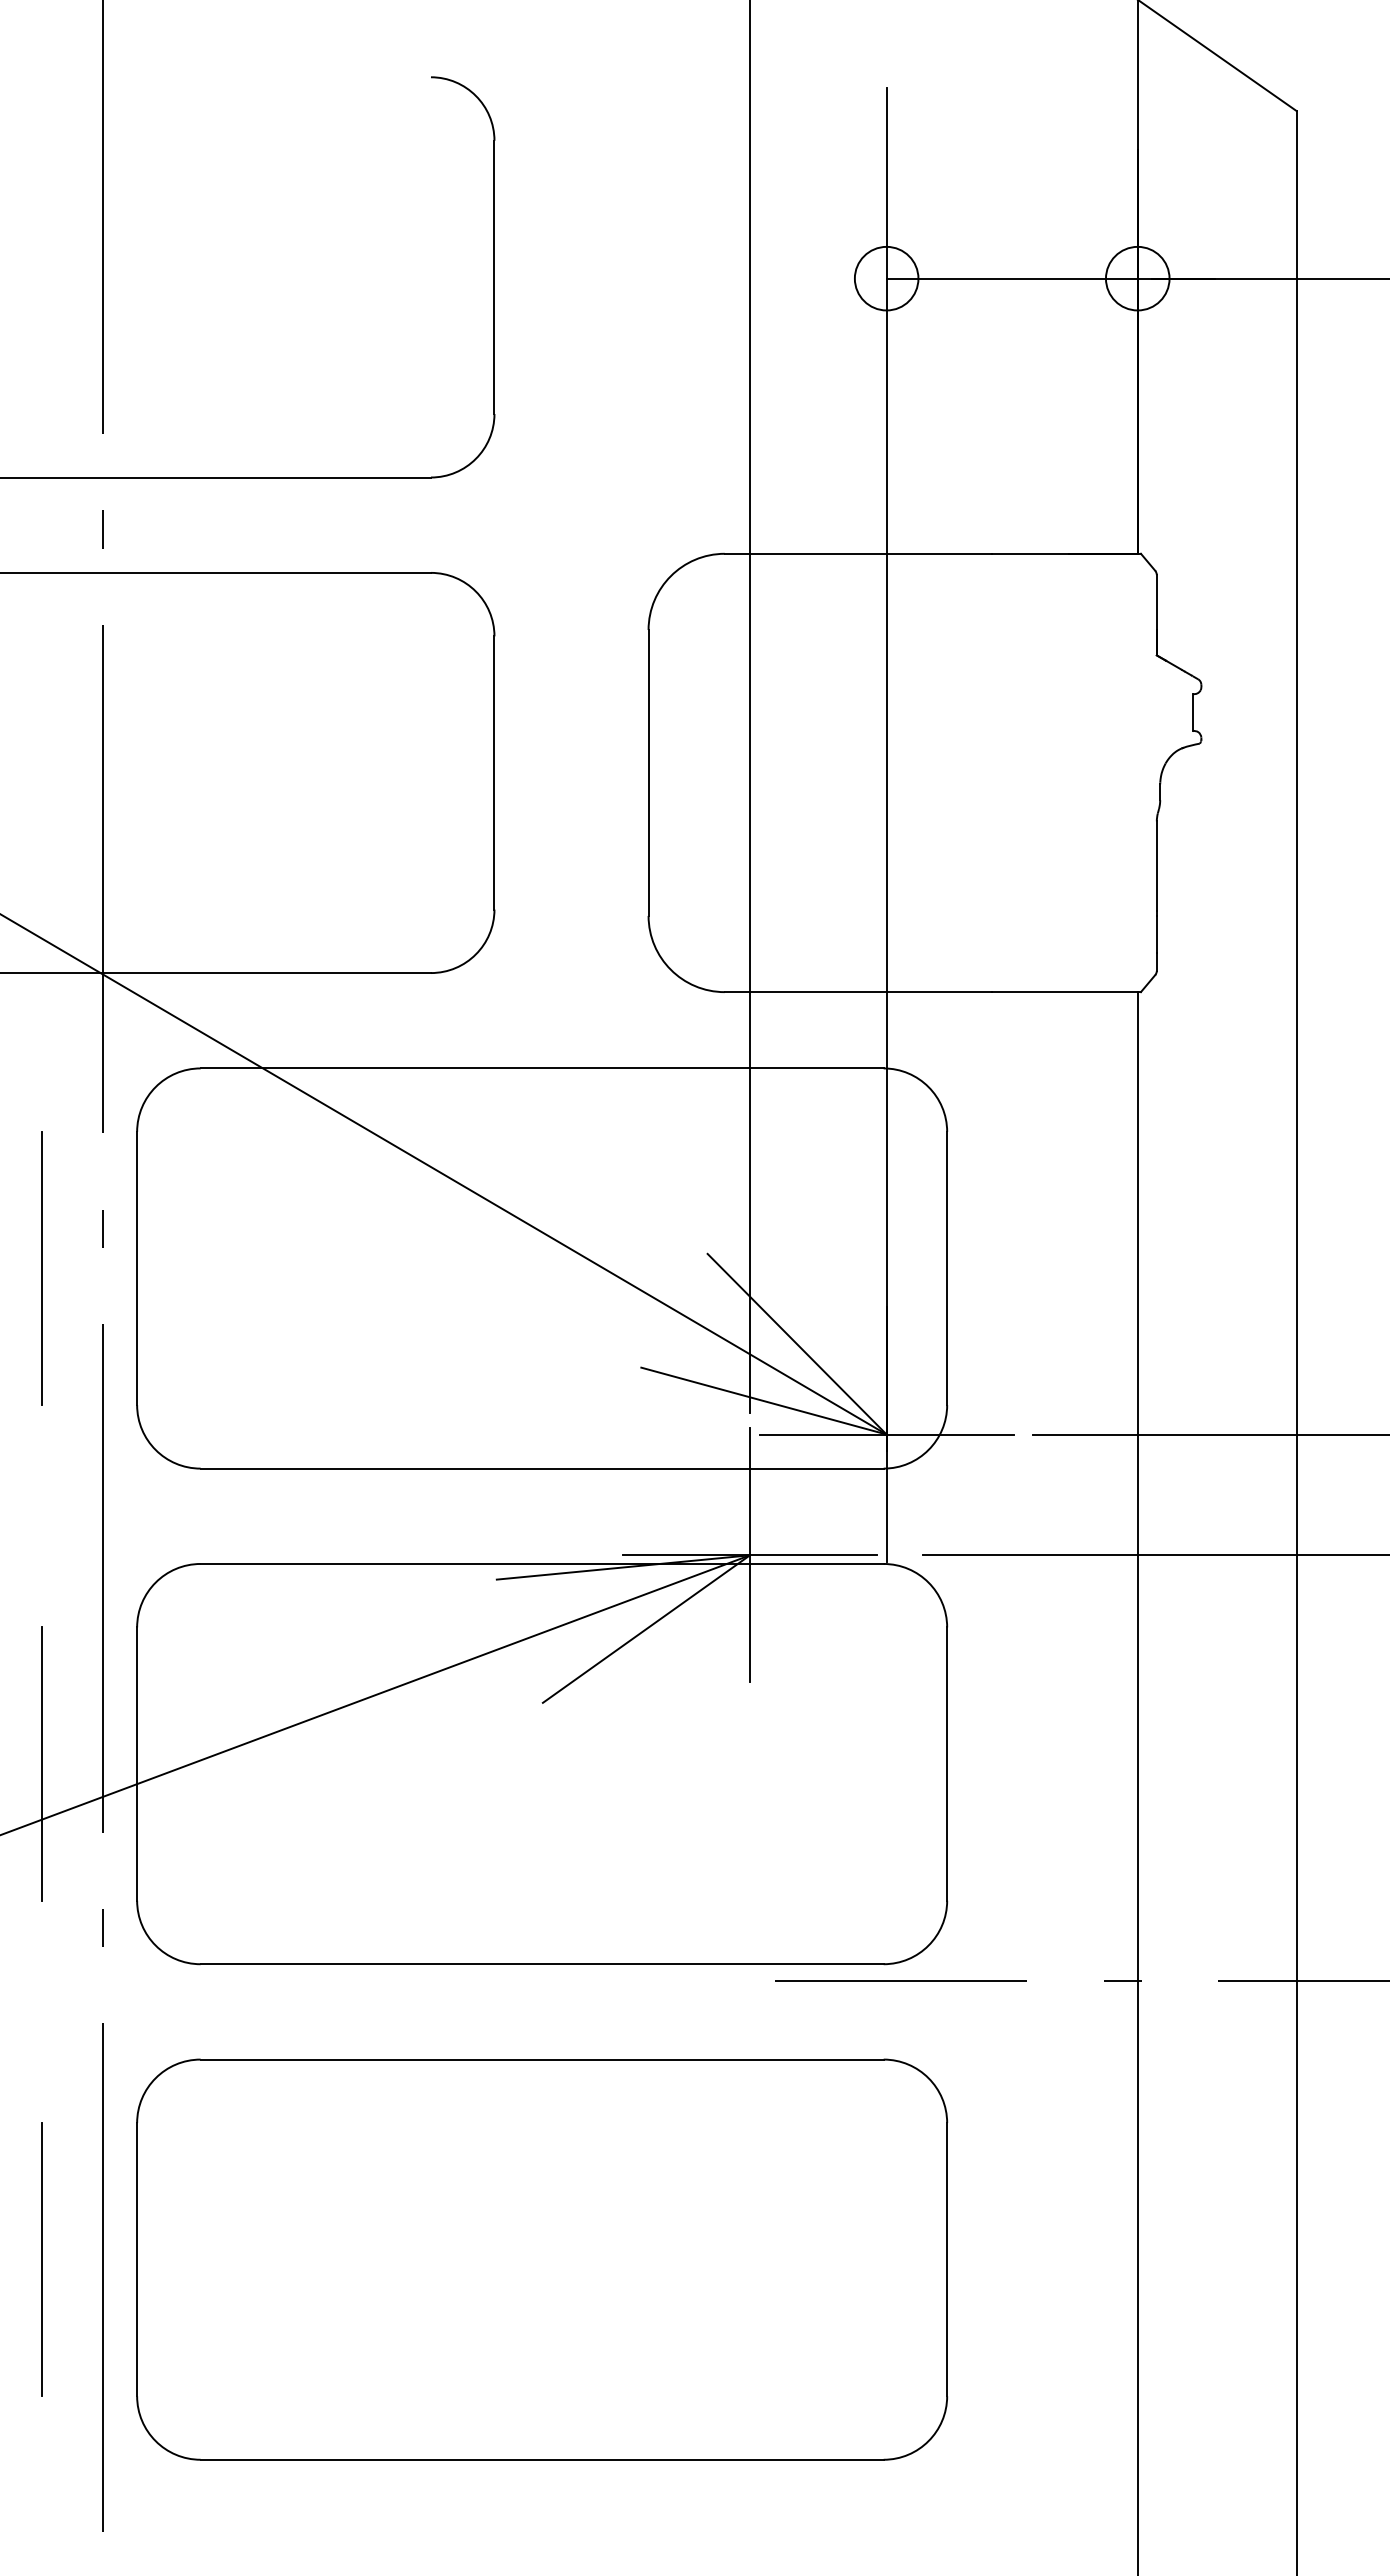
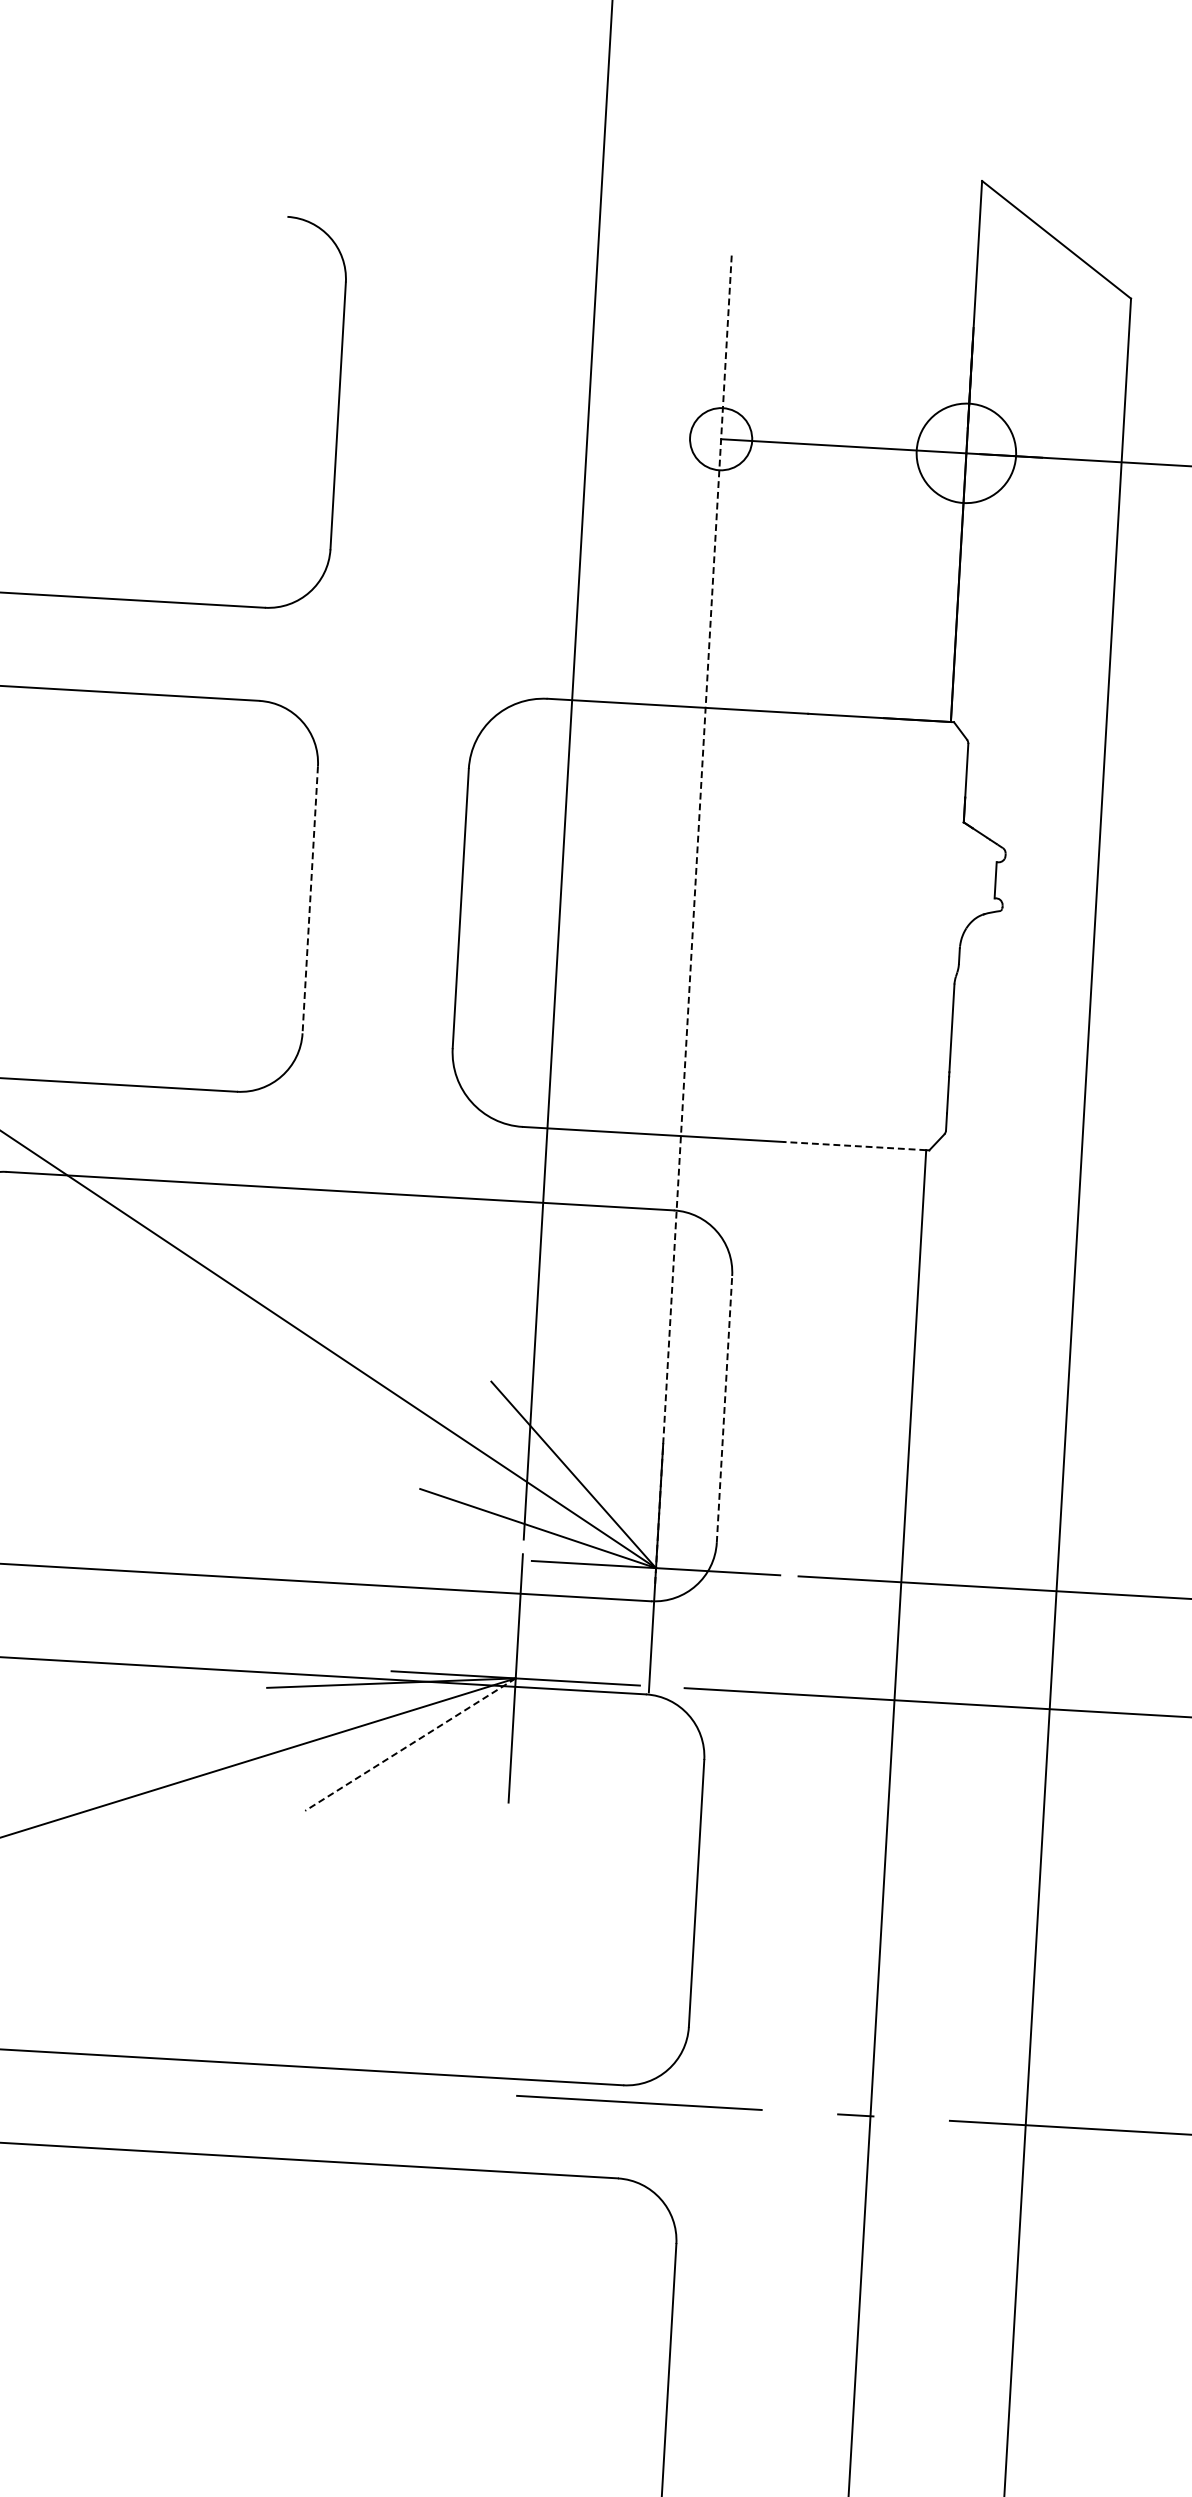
circle: (1137, 278) -> (966, 453), size x1.6
line: (886, 768) -> (693, 917), solid -> dashed
line: (494, 772) -> (310, 899), solid -> dashed
line: (1064, 992) -> (854, 1146), solid -> dashed
line: (947, 1268) -> (724, 1409), solid -> dashed
line: (646, 1629) -> (410, 1745), solid -> dashed

